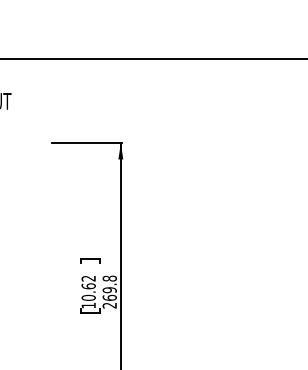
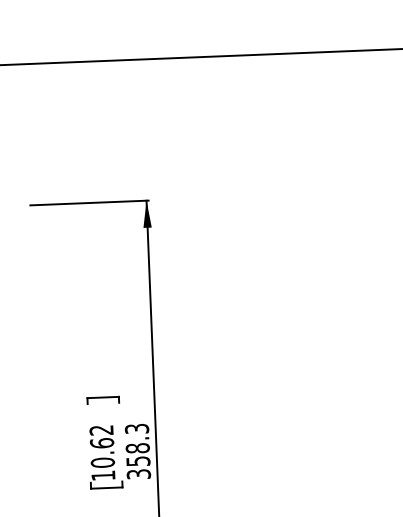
text: (109, 291) -> (137, 450), 269.8 -> 358.3

